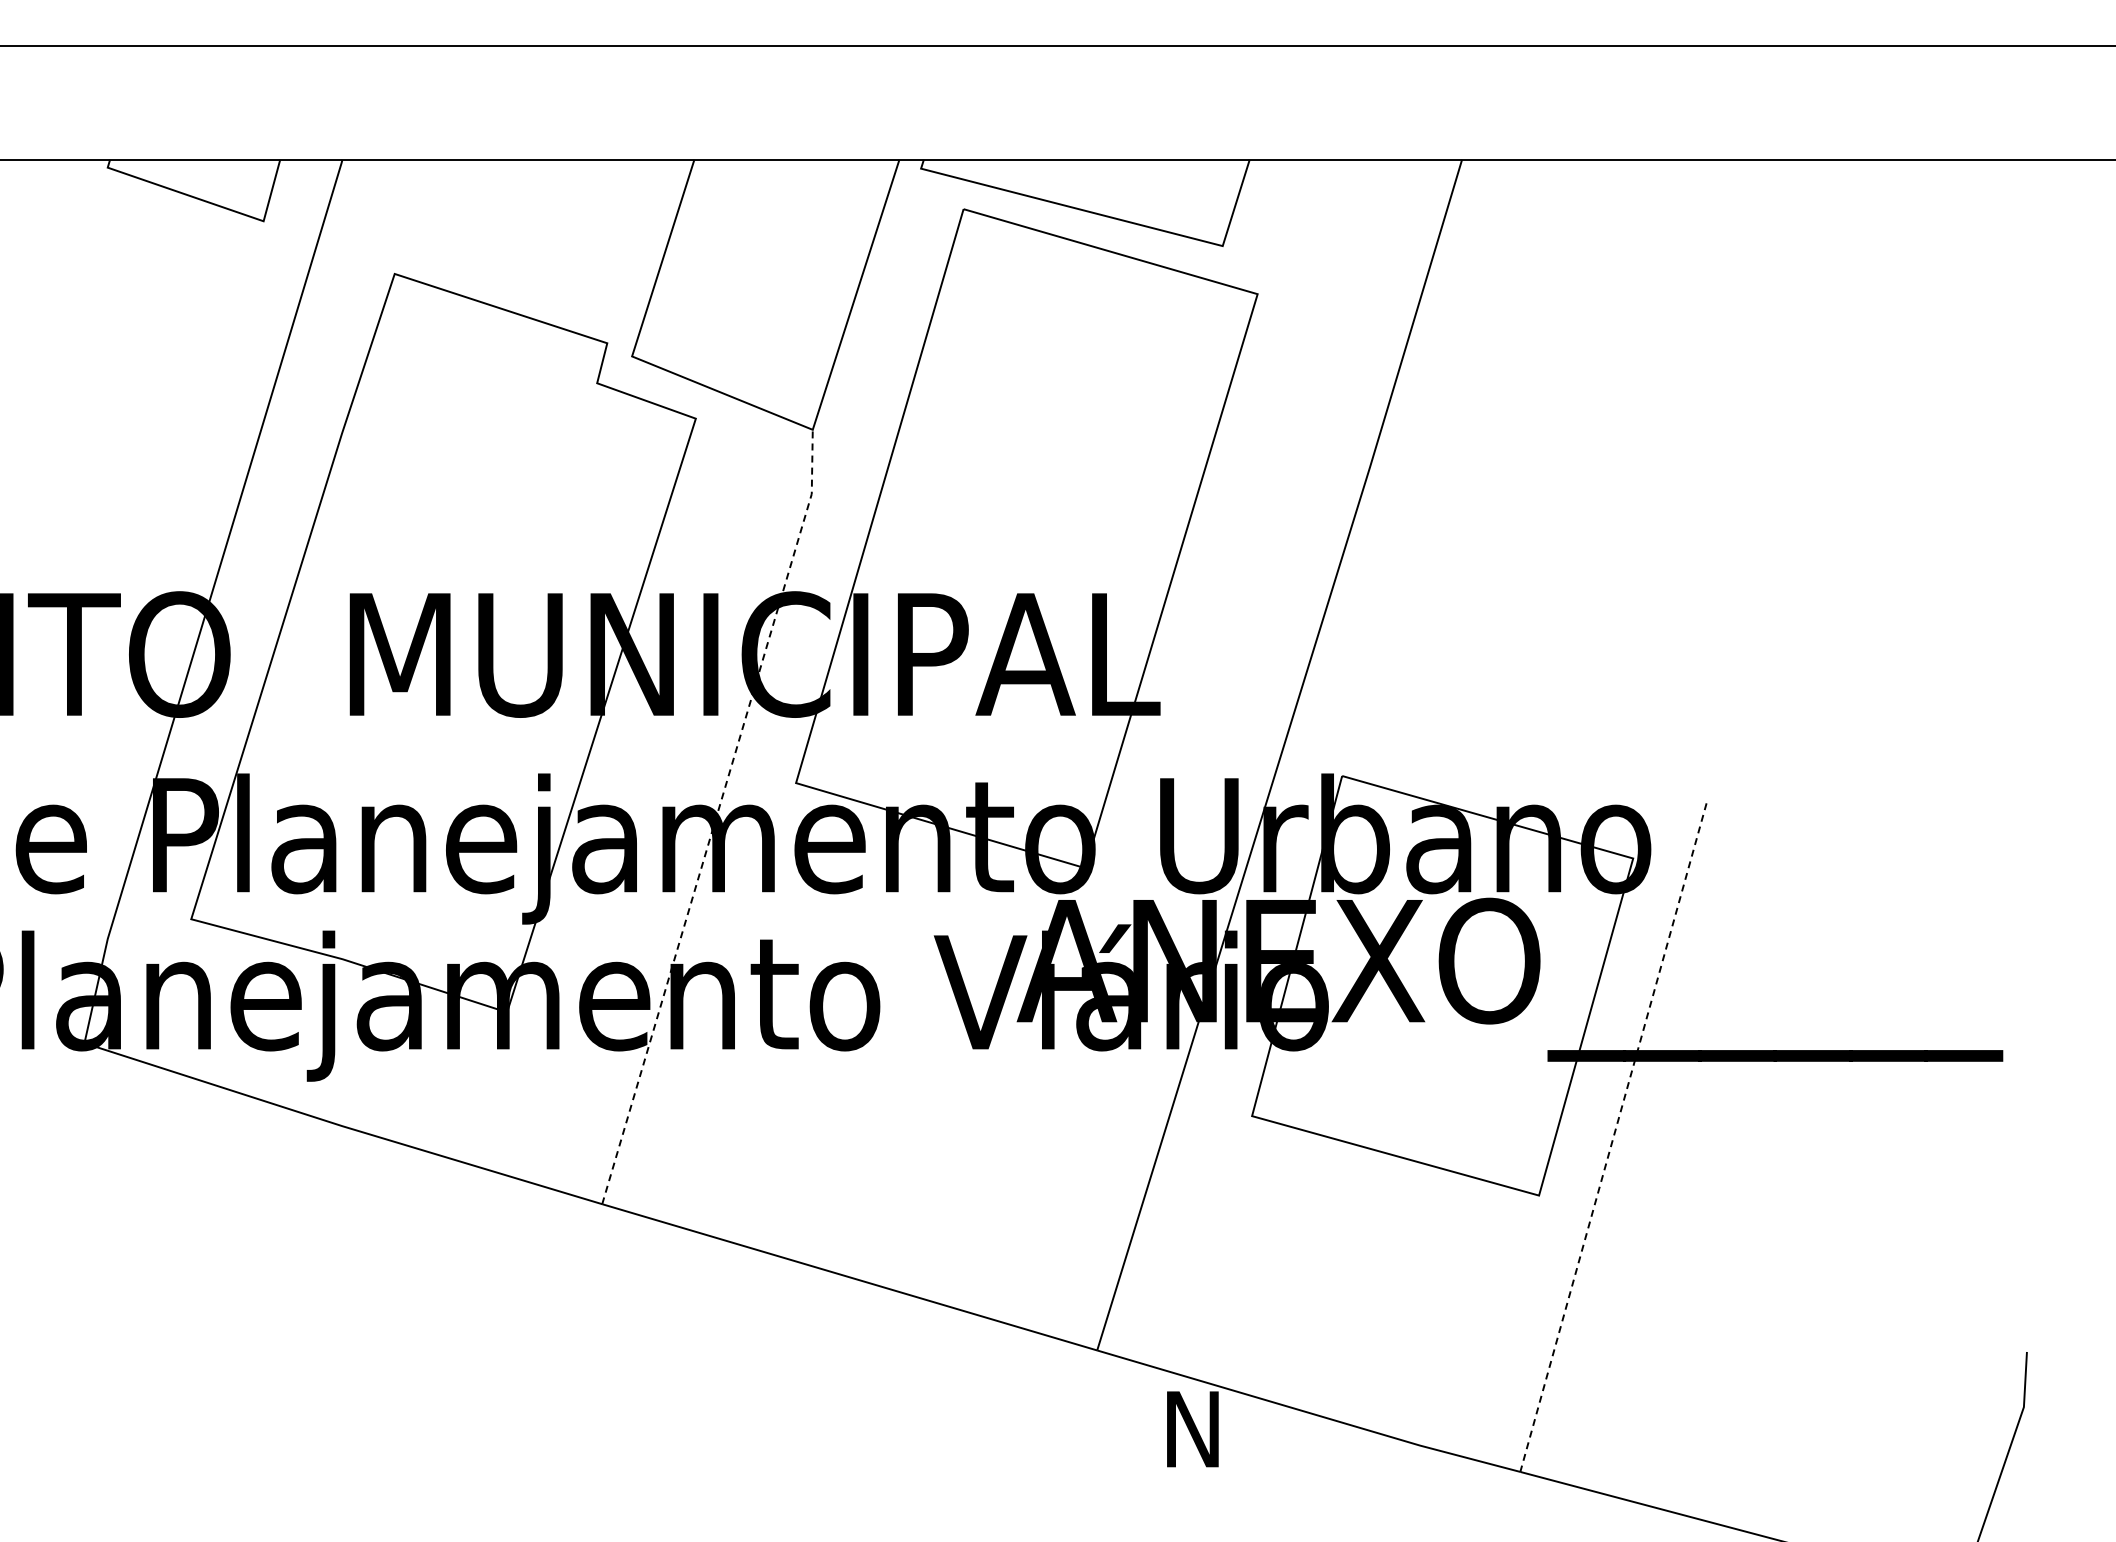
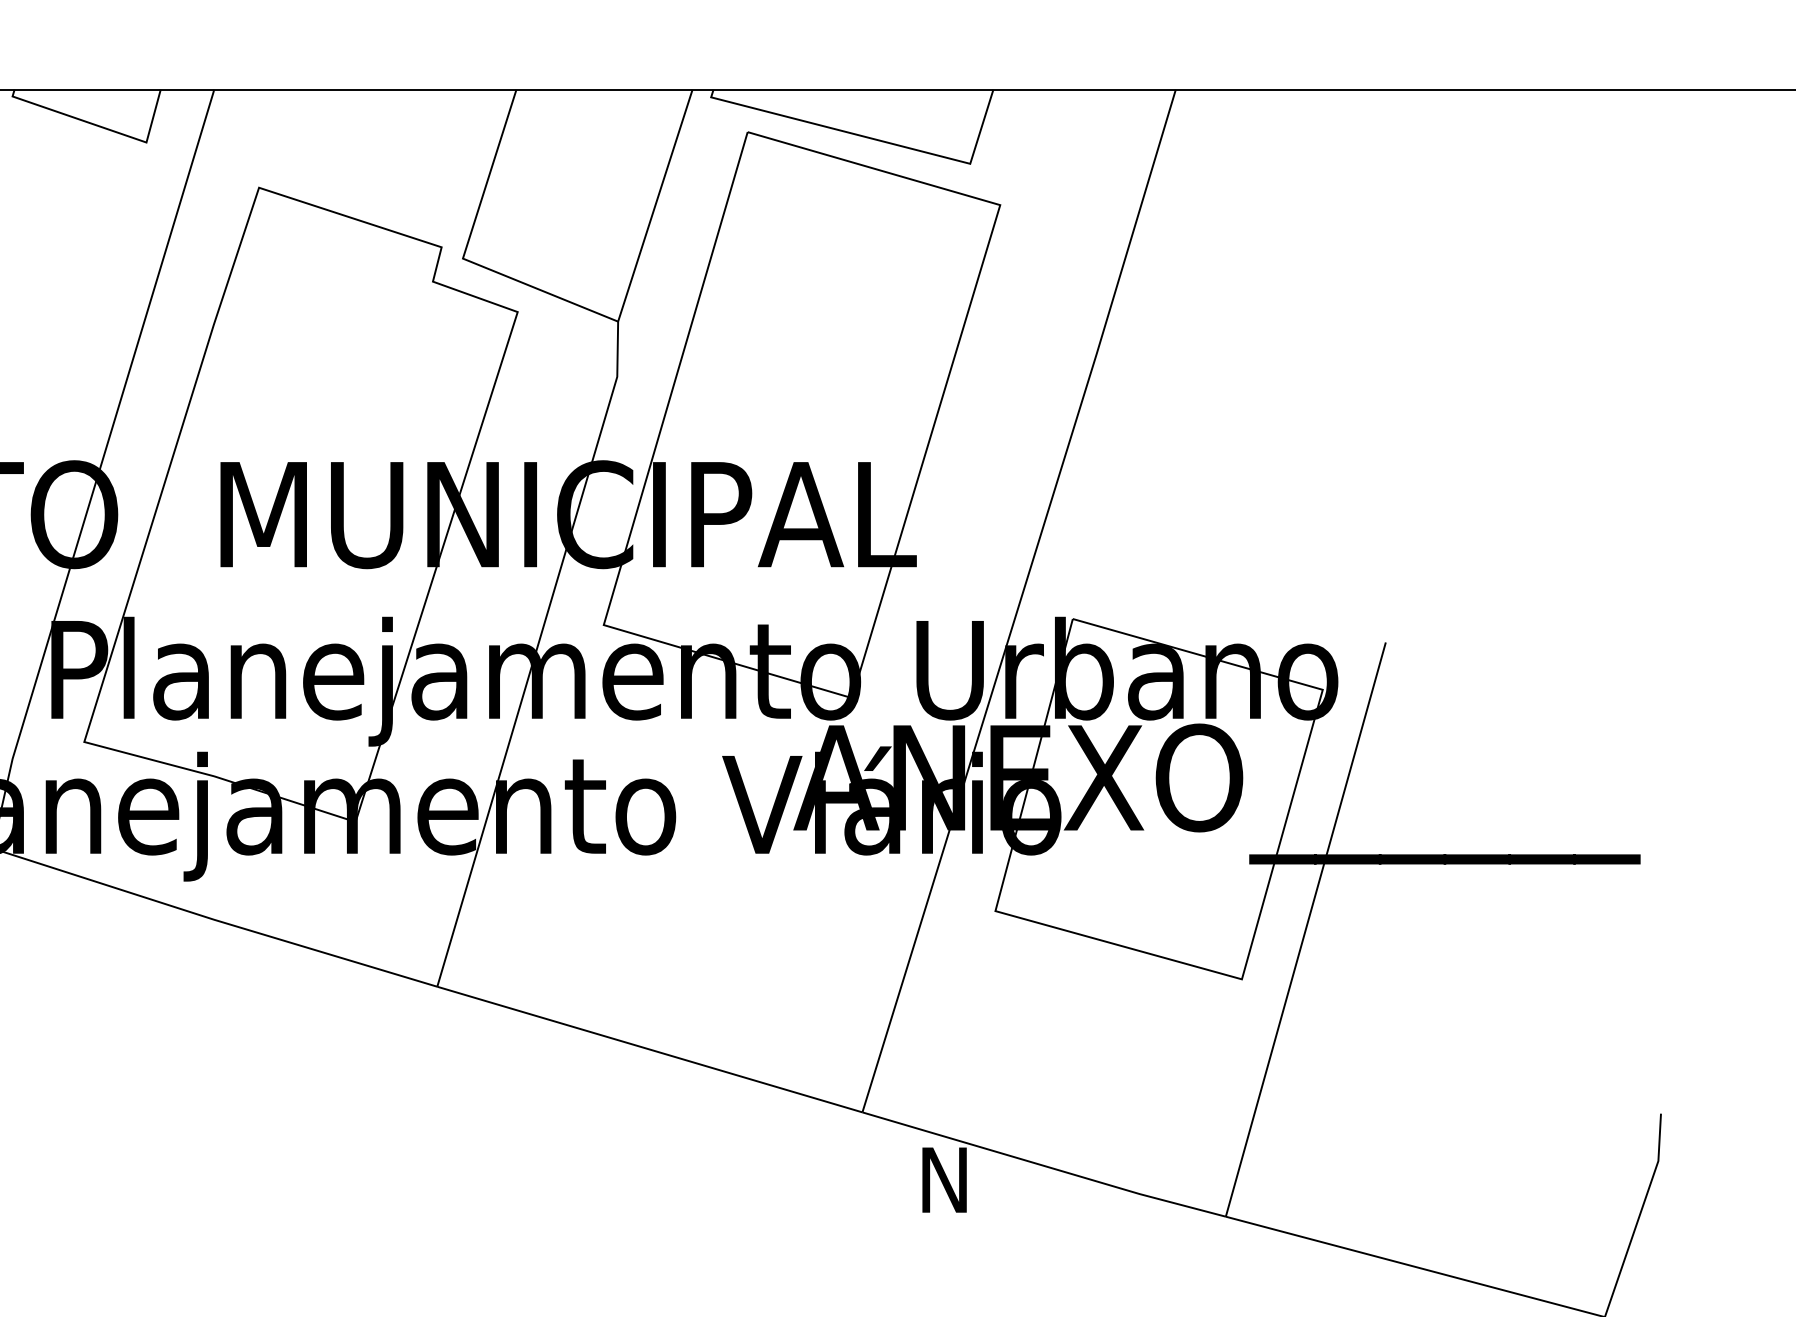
line: (716, 817) -> (535, 654), dashed -> solid
line: (1613, 1138) -> (1305, 930), dashed -> solid

